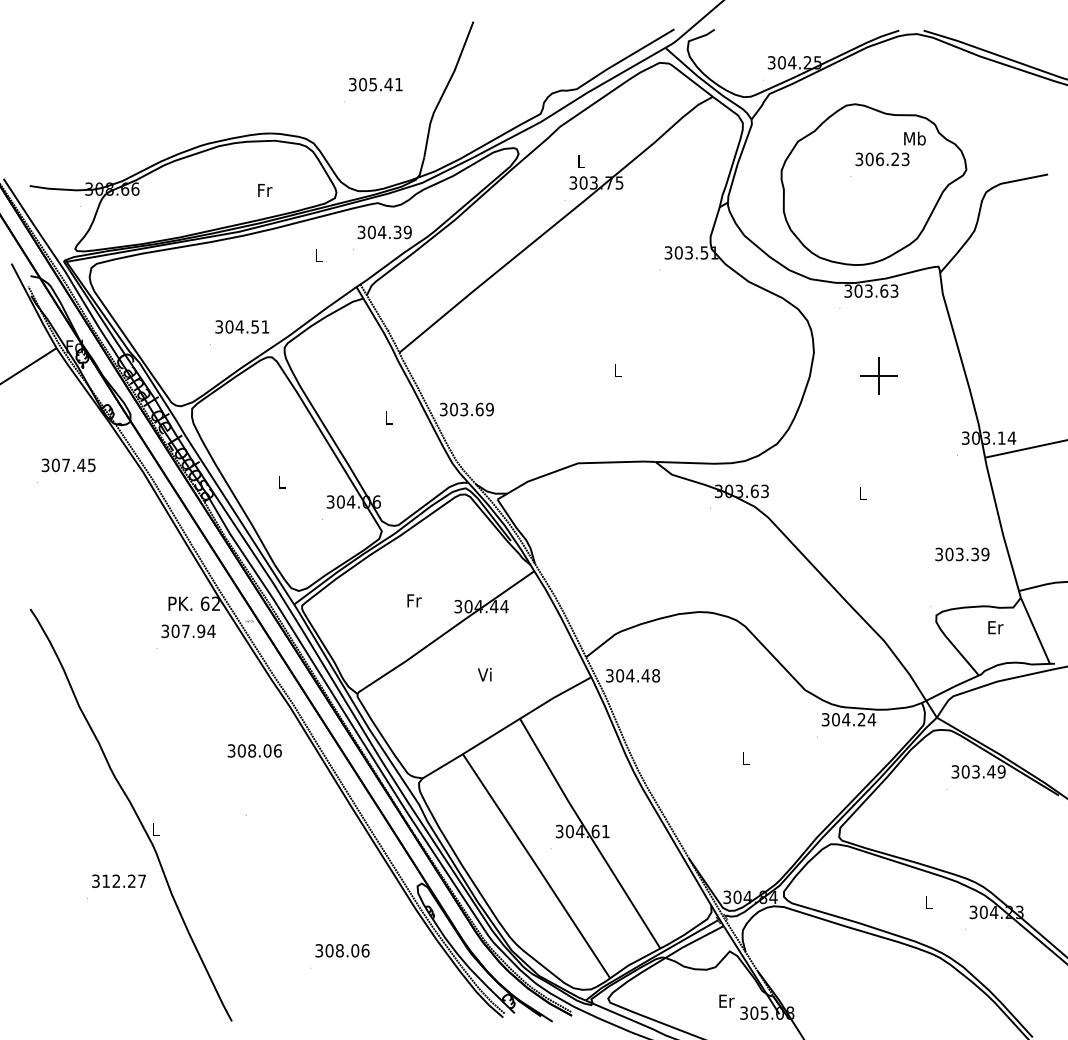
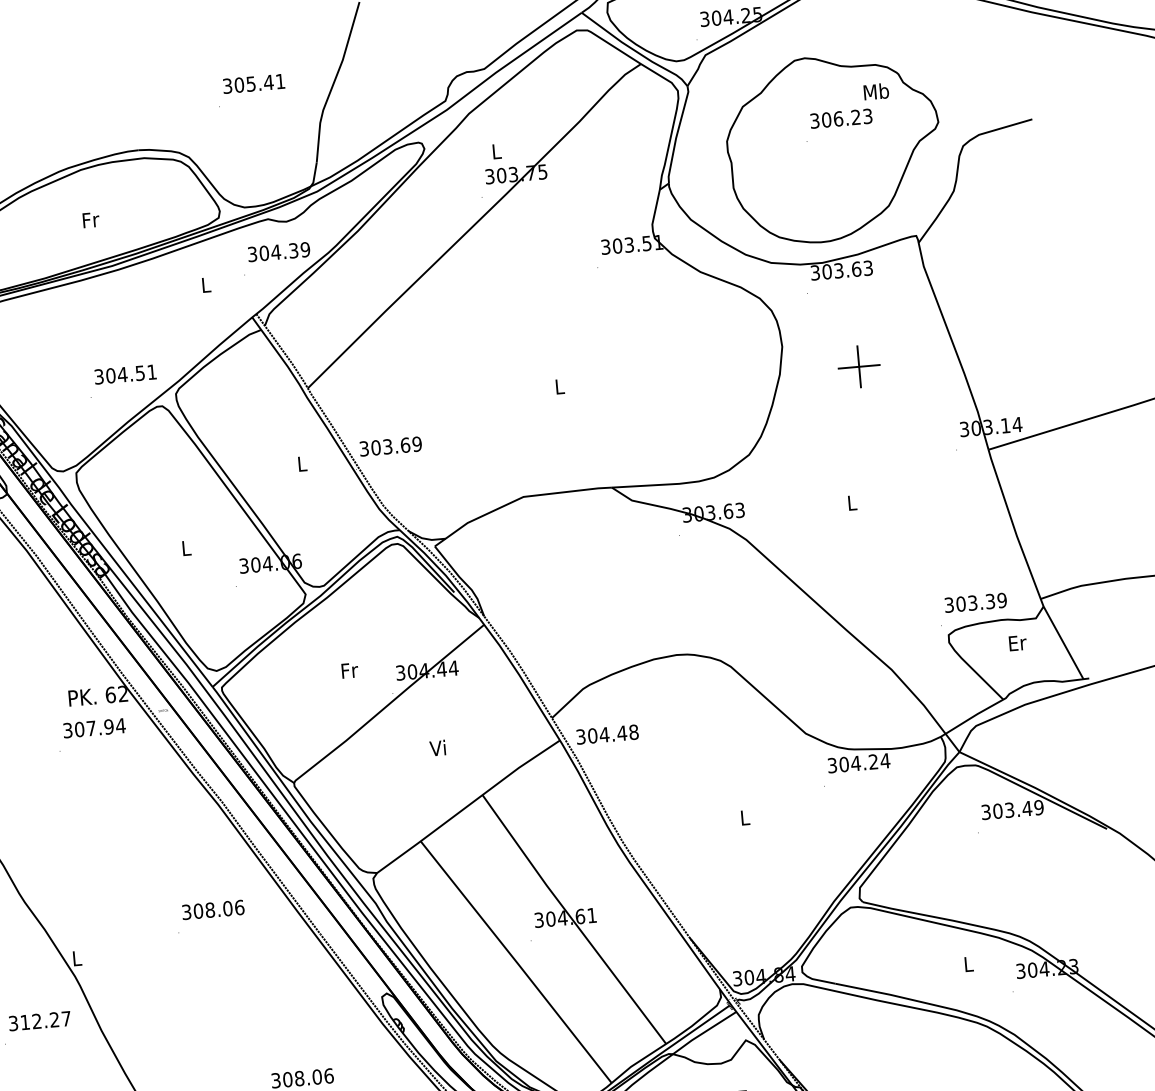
text: (265, 190) -> (91, 220), moved
text: (962, 554) -> (975, 602), moved
text: (254, 750) -> (212, 909), moved

